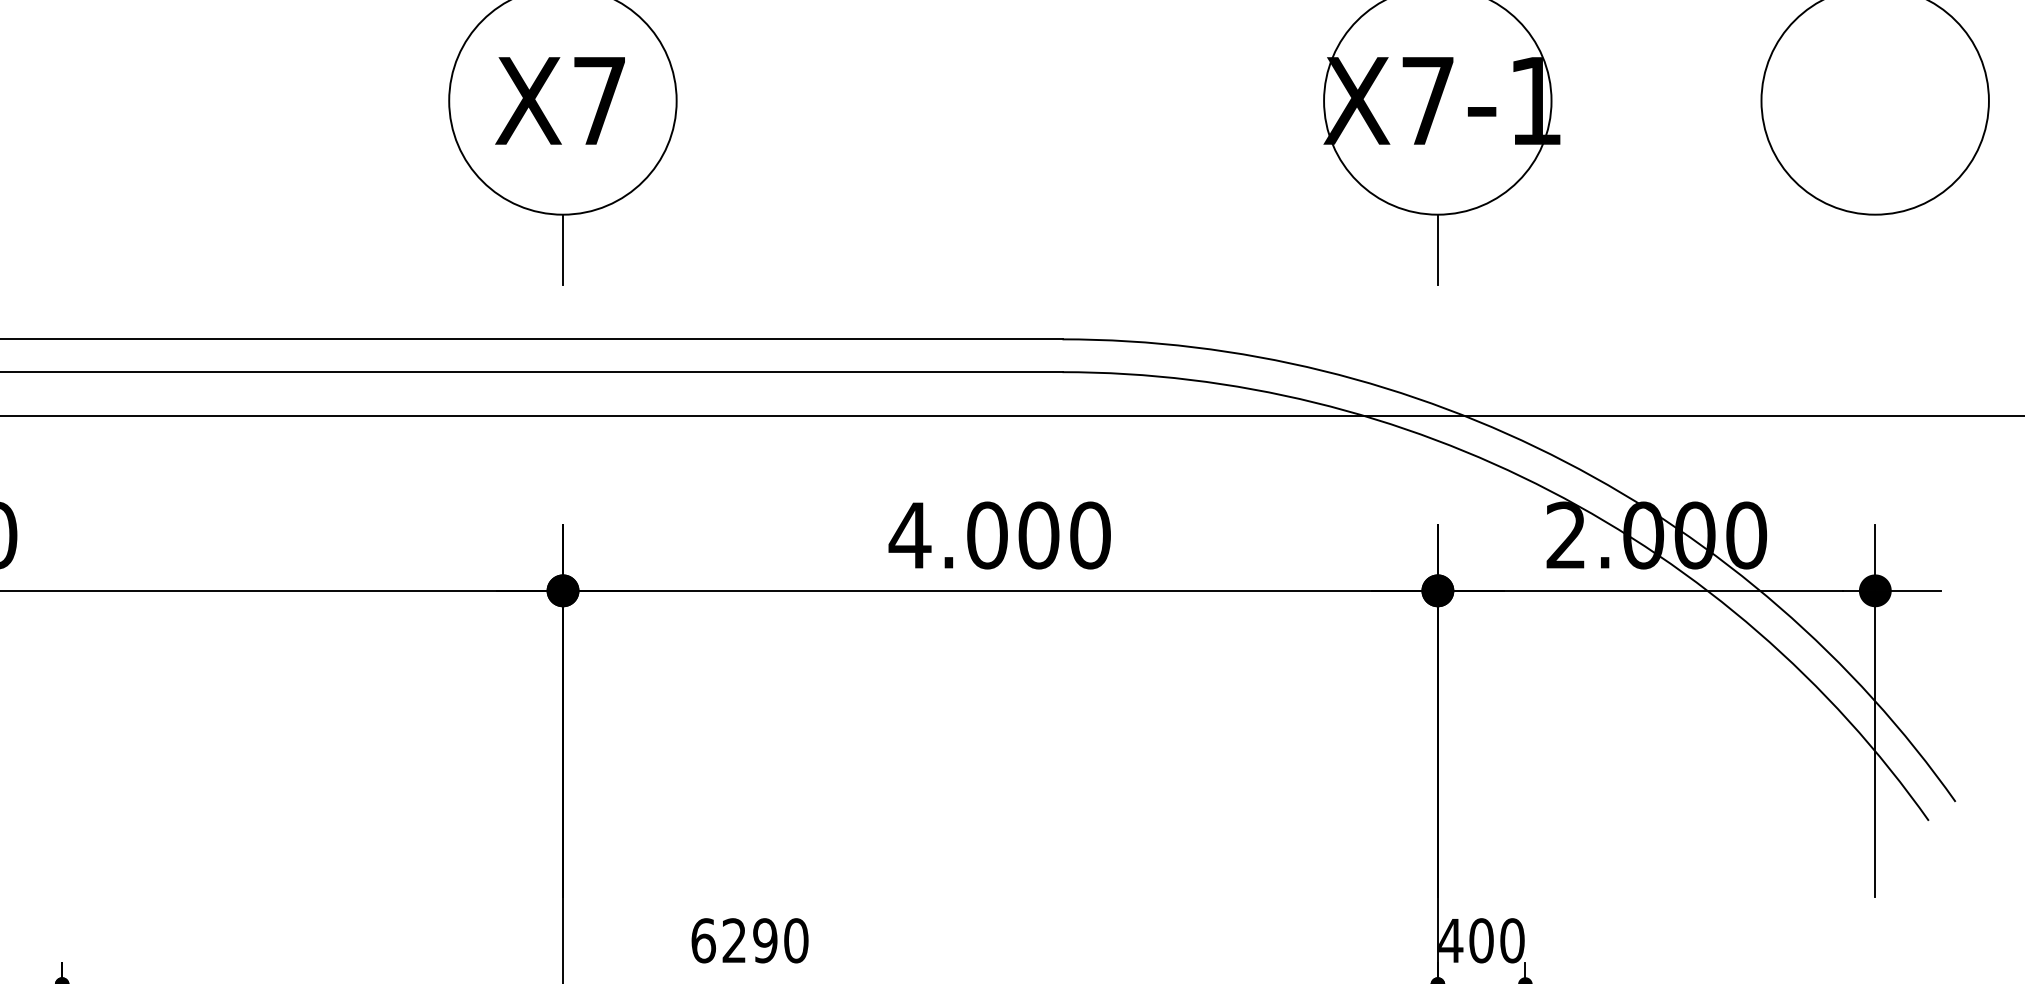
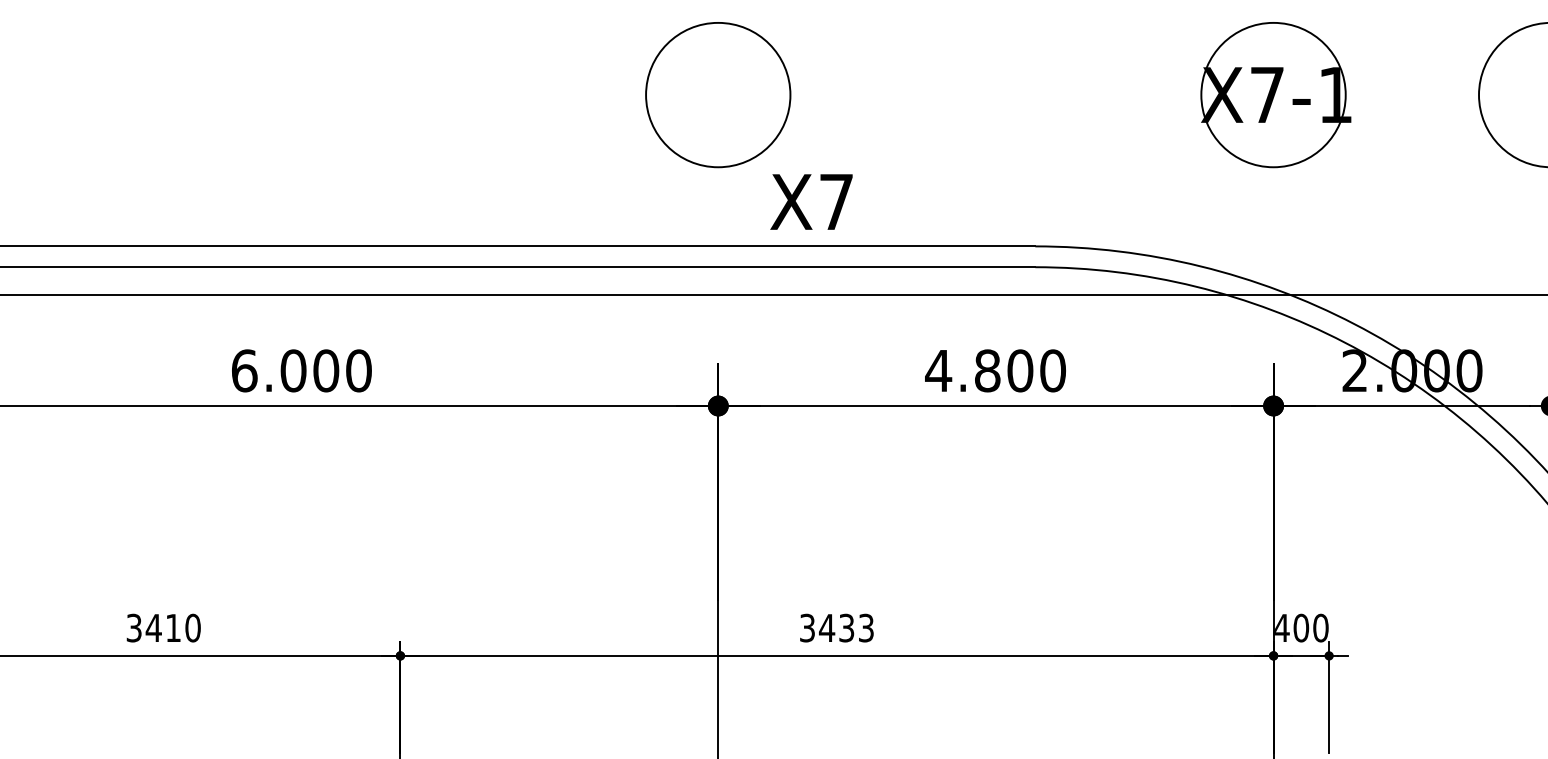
text: (560, 100) -> (811, 201), moved
line: (563, 249) -> (718, 189), removed
line: (1437, 249) -> (1273, 189), removed
text: (987, 534) -> (987, 370), 4.000 -> 4.800
text: (750, 939) -> (837, 627), 6290 -> 3433

